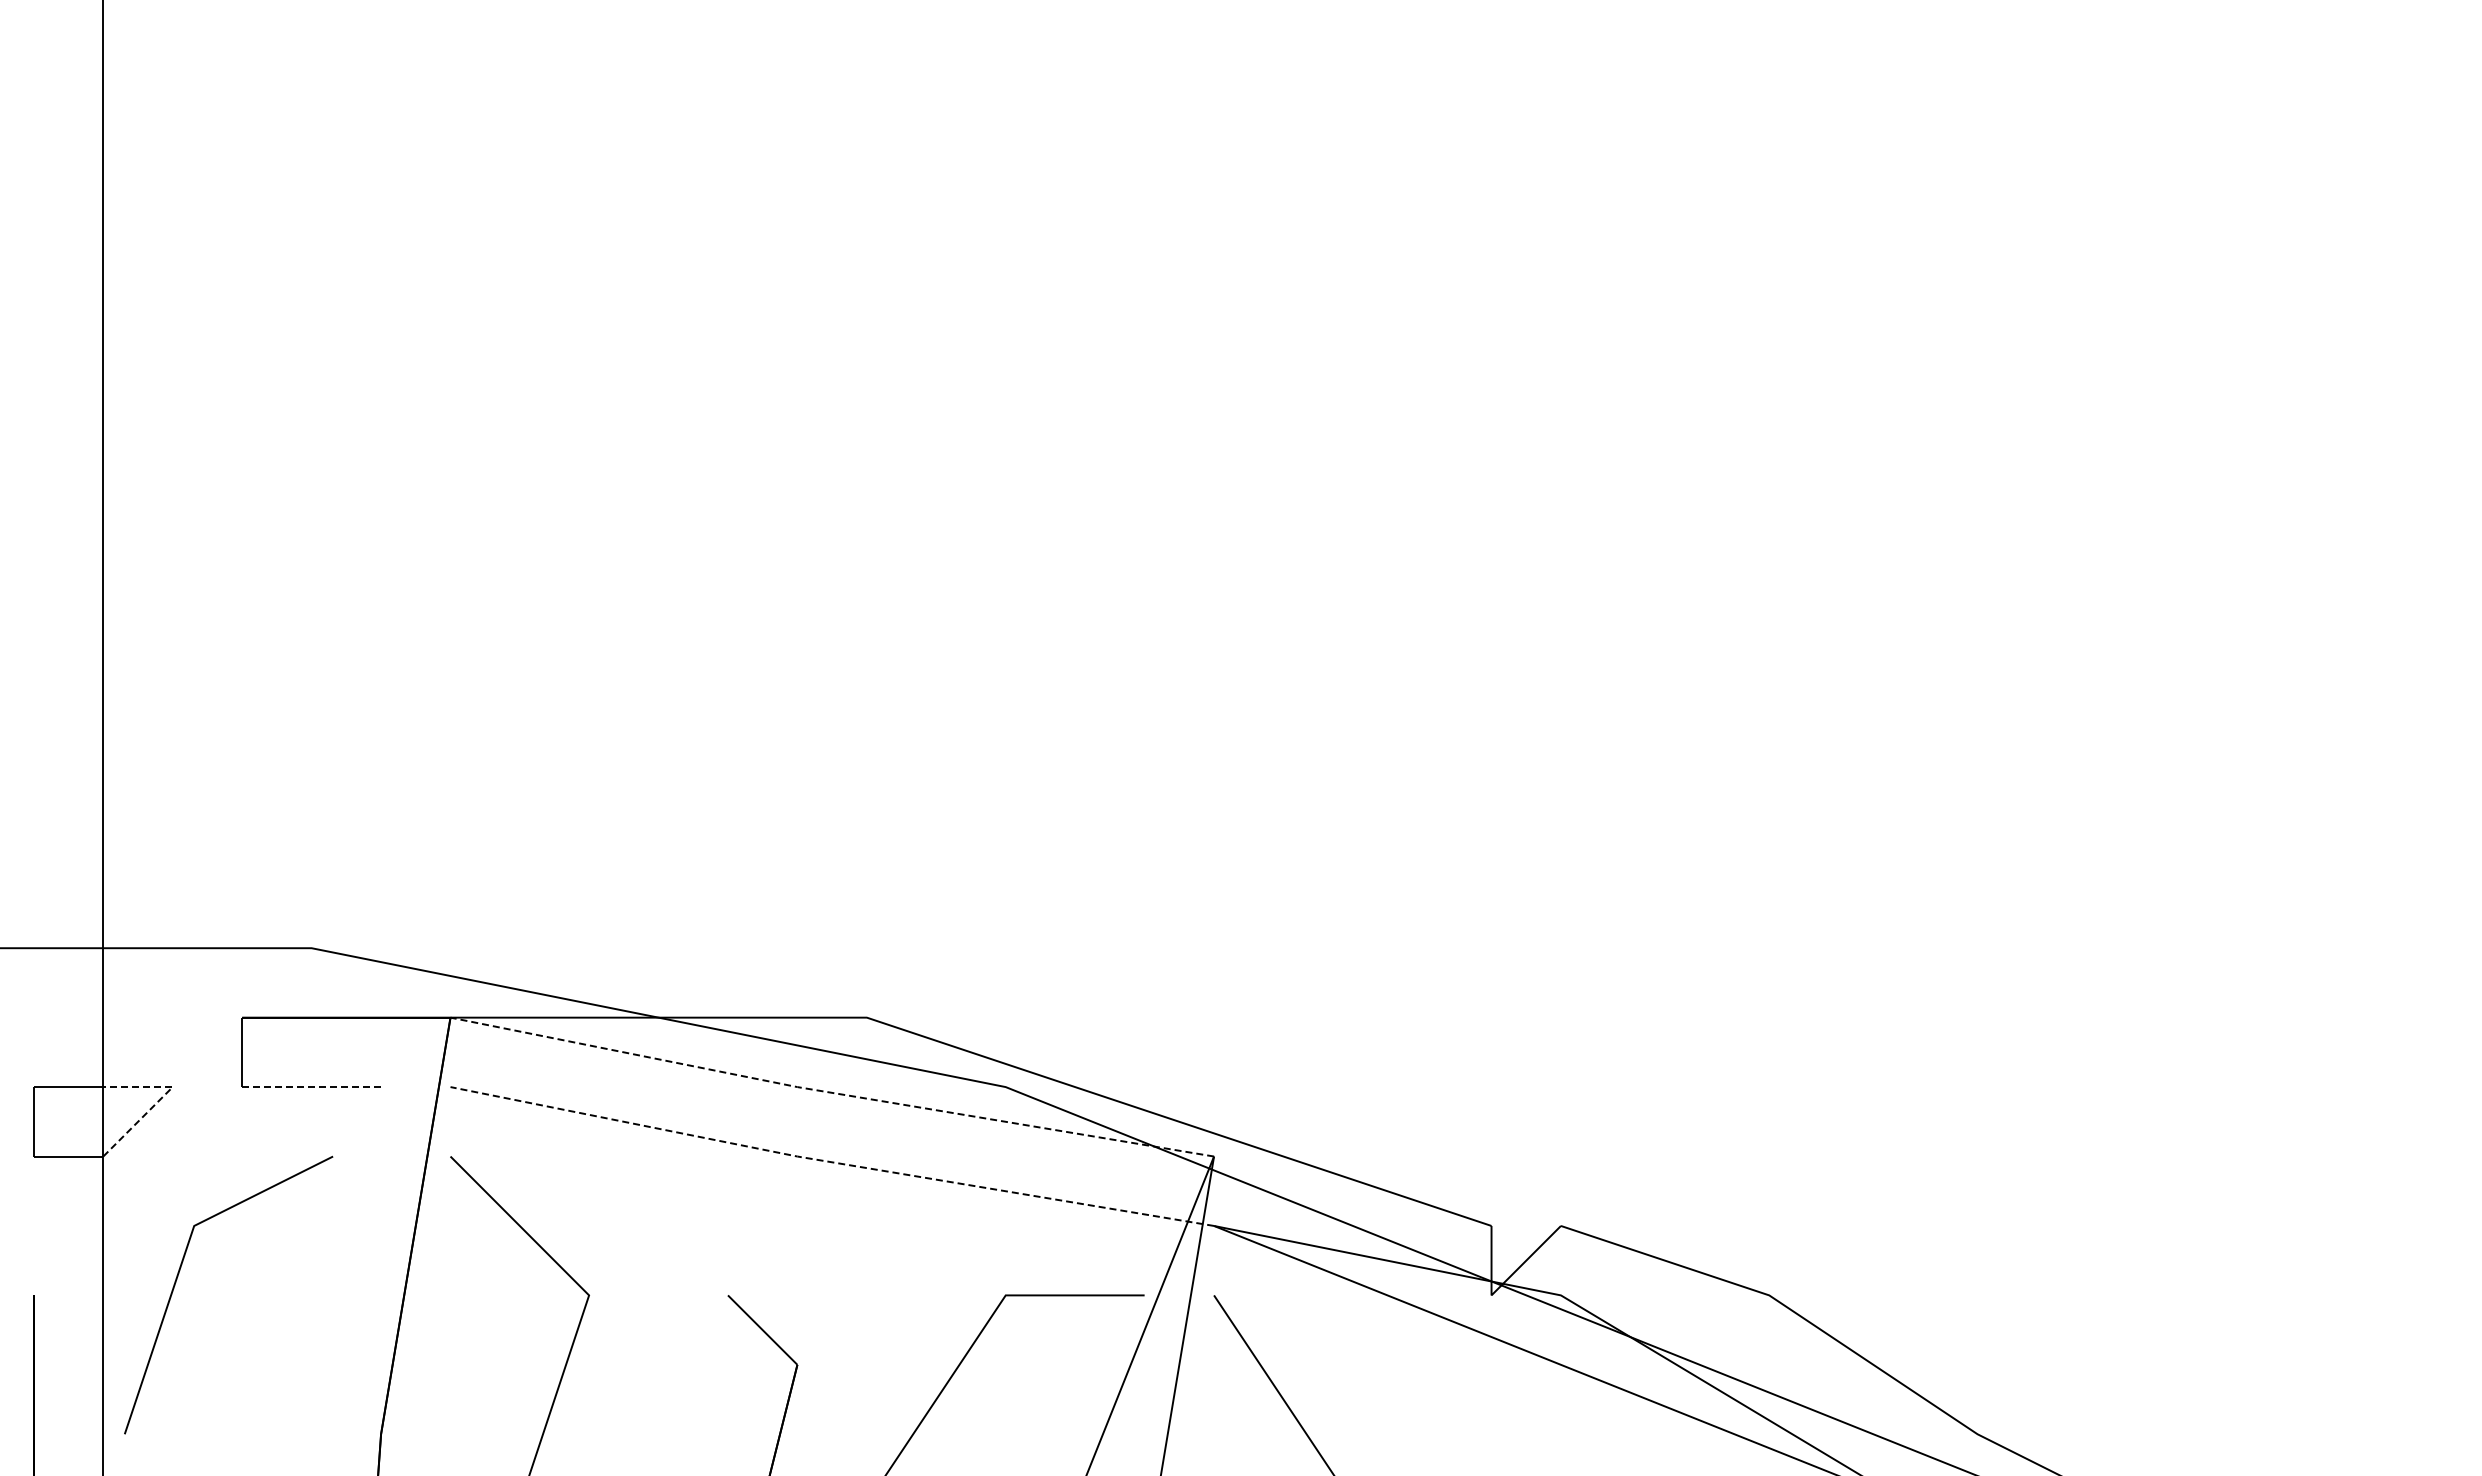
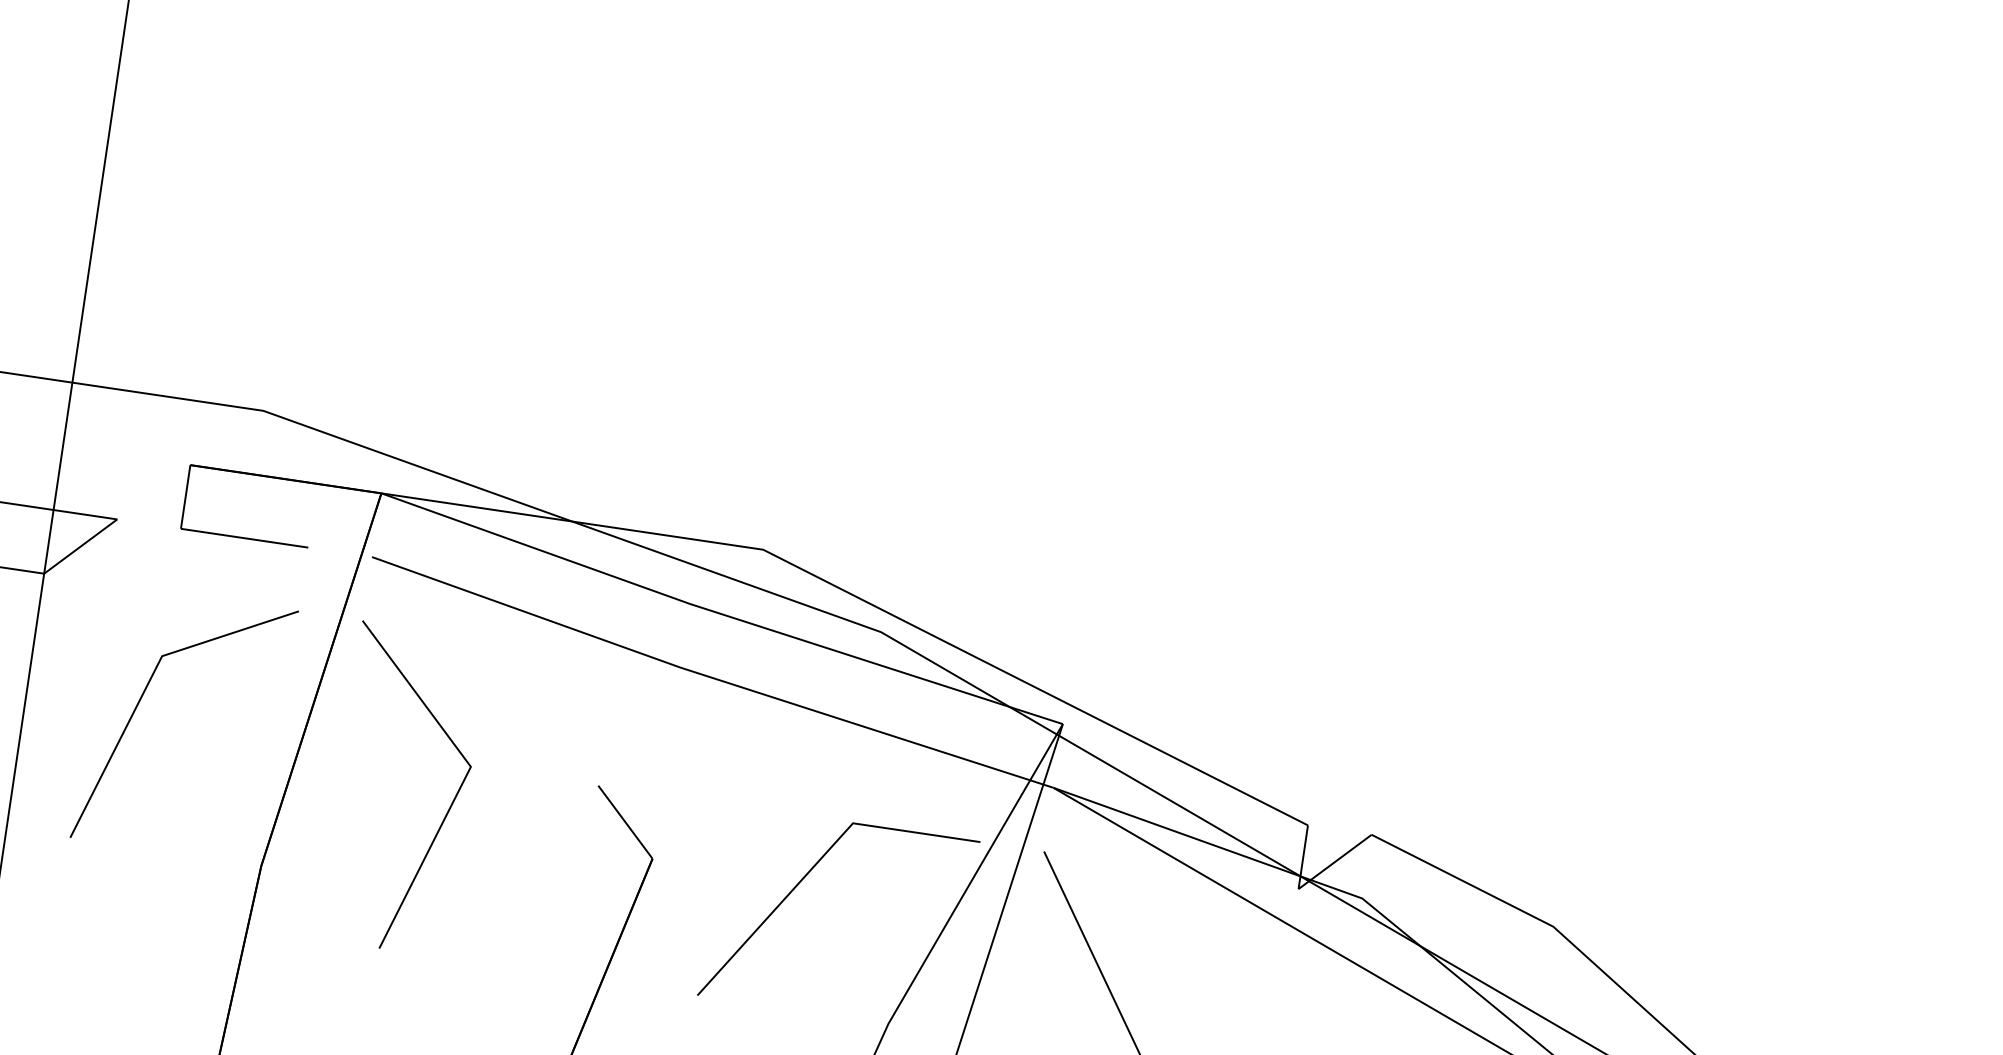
line: (311, 1087) -> (244, 538), dashed -> solid
line: (830, 1092) -> (719, 613), dashed -> solid
line: (162, 1096) -> (106, 526), dashed -> solid
line: (830, 1162) -> (710, 677), dashed -> solid
line: (178, 1276) -> (140, 700), moved

